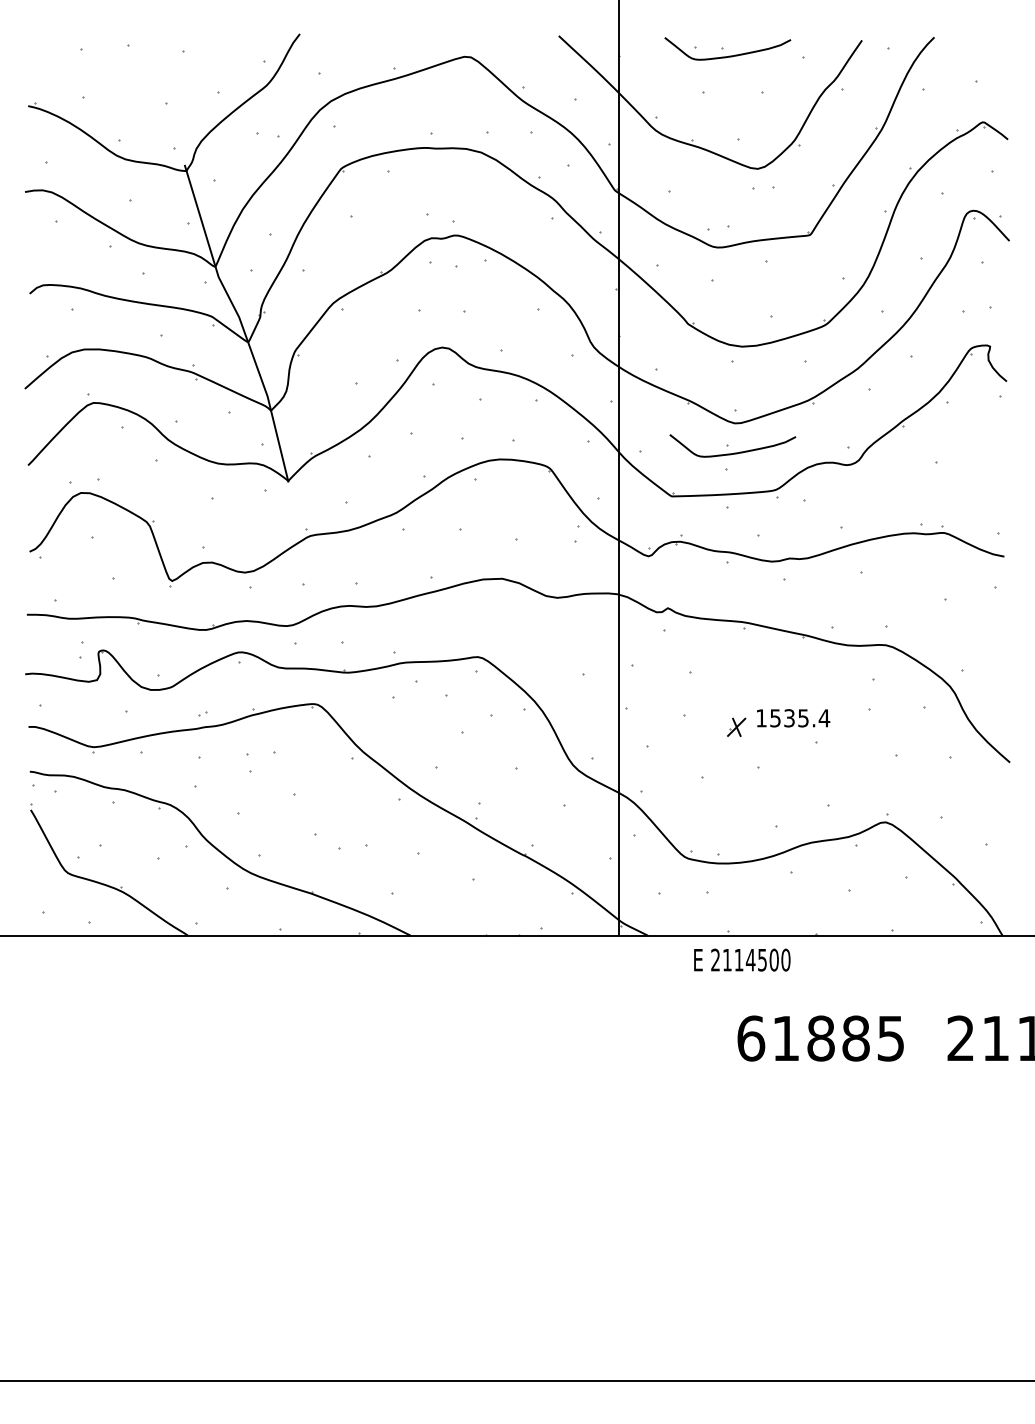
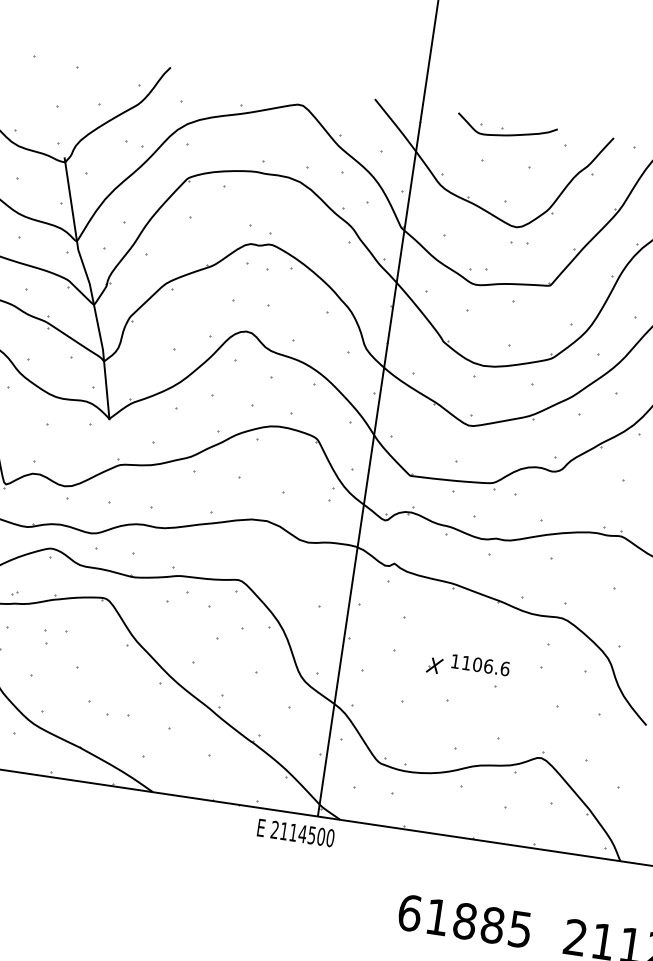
part: (732, 445) -> (464, 442), removed
text: (800, 718) -> (486, 666), 1535.4 -> 1106.6
text: (742, 959) -> (296, 832), moved

